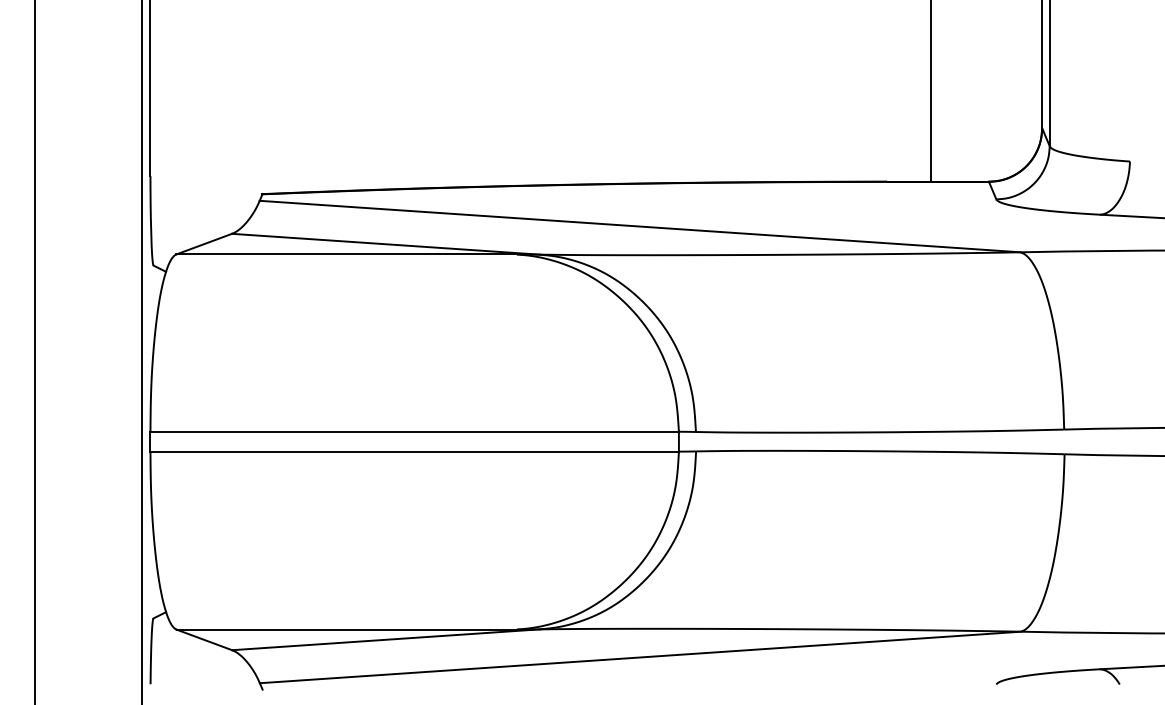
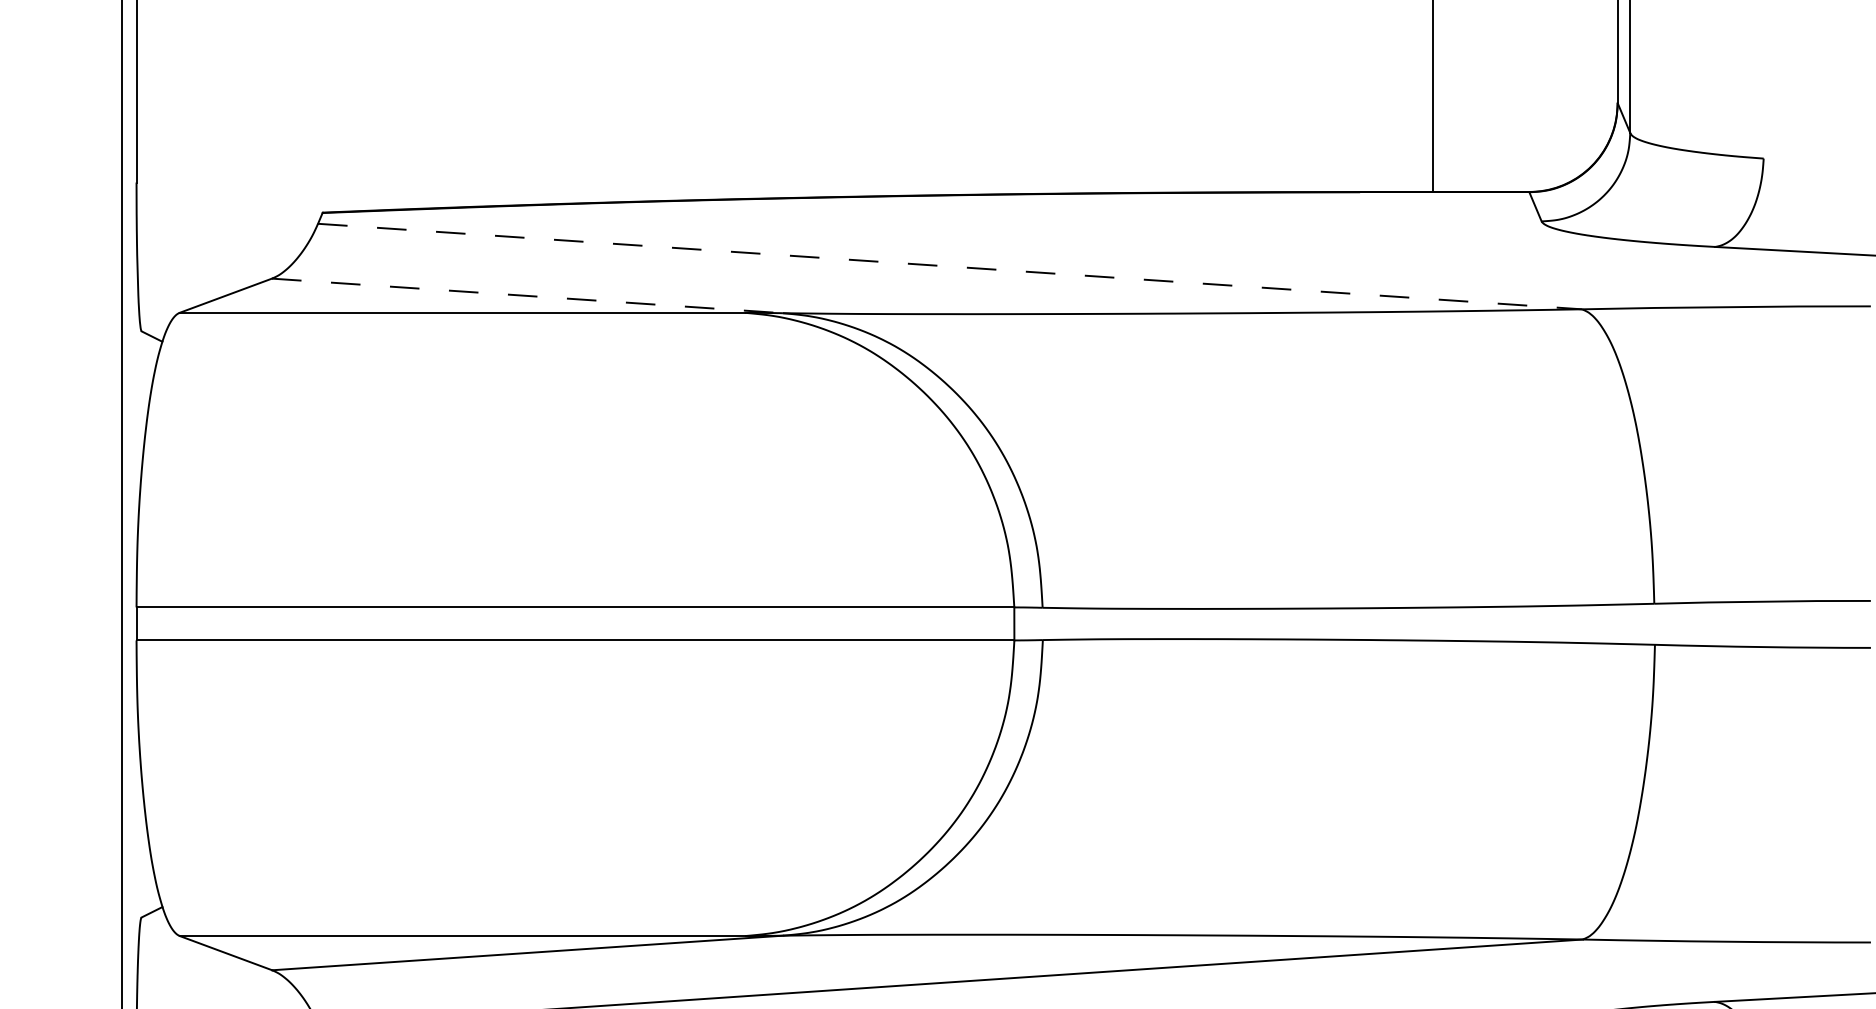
line: (640, 226) -> (950, 266), solid -> dashed
line: (386, 244) -> (528, 296), solid -> dashed

